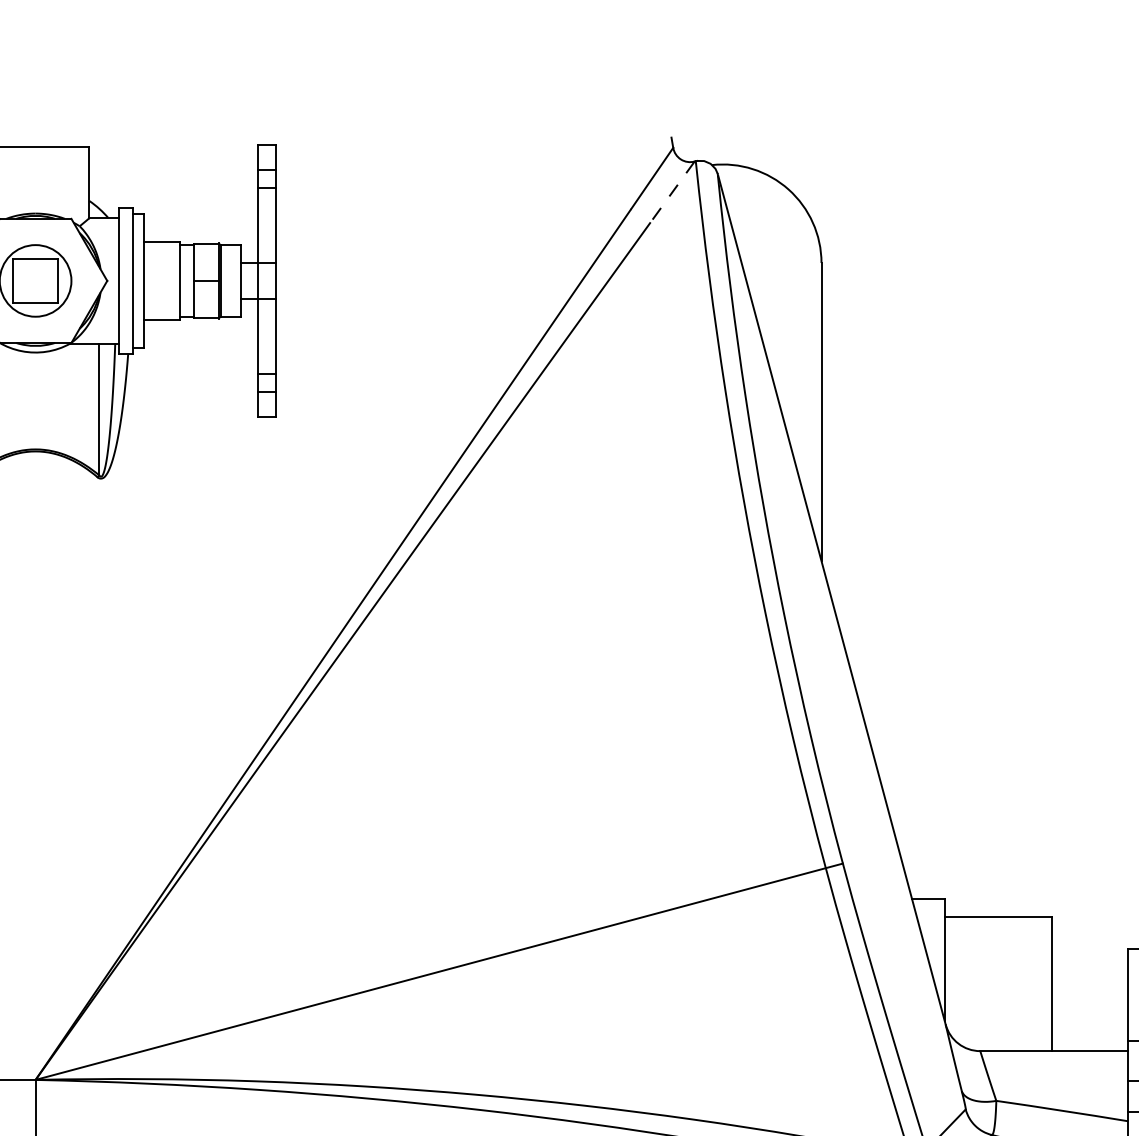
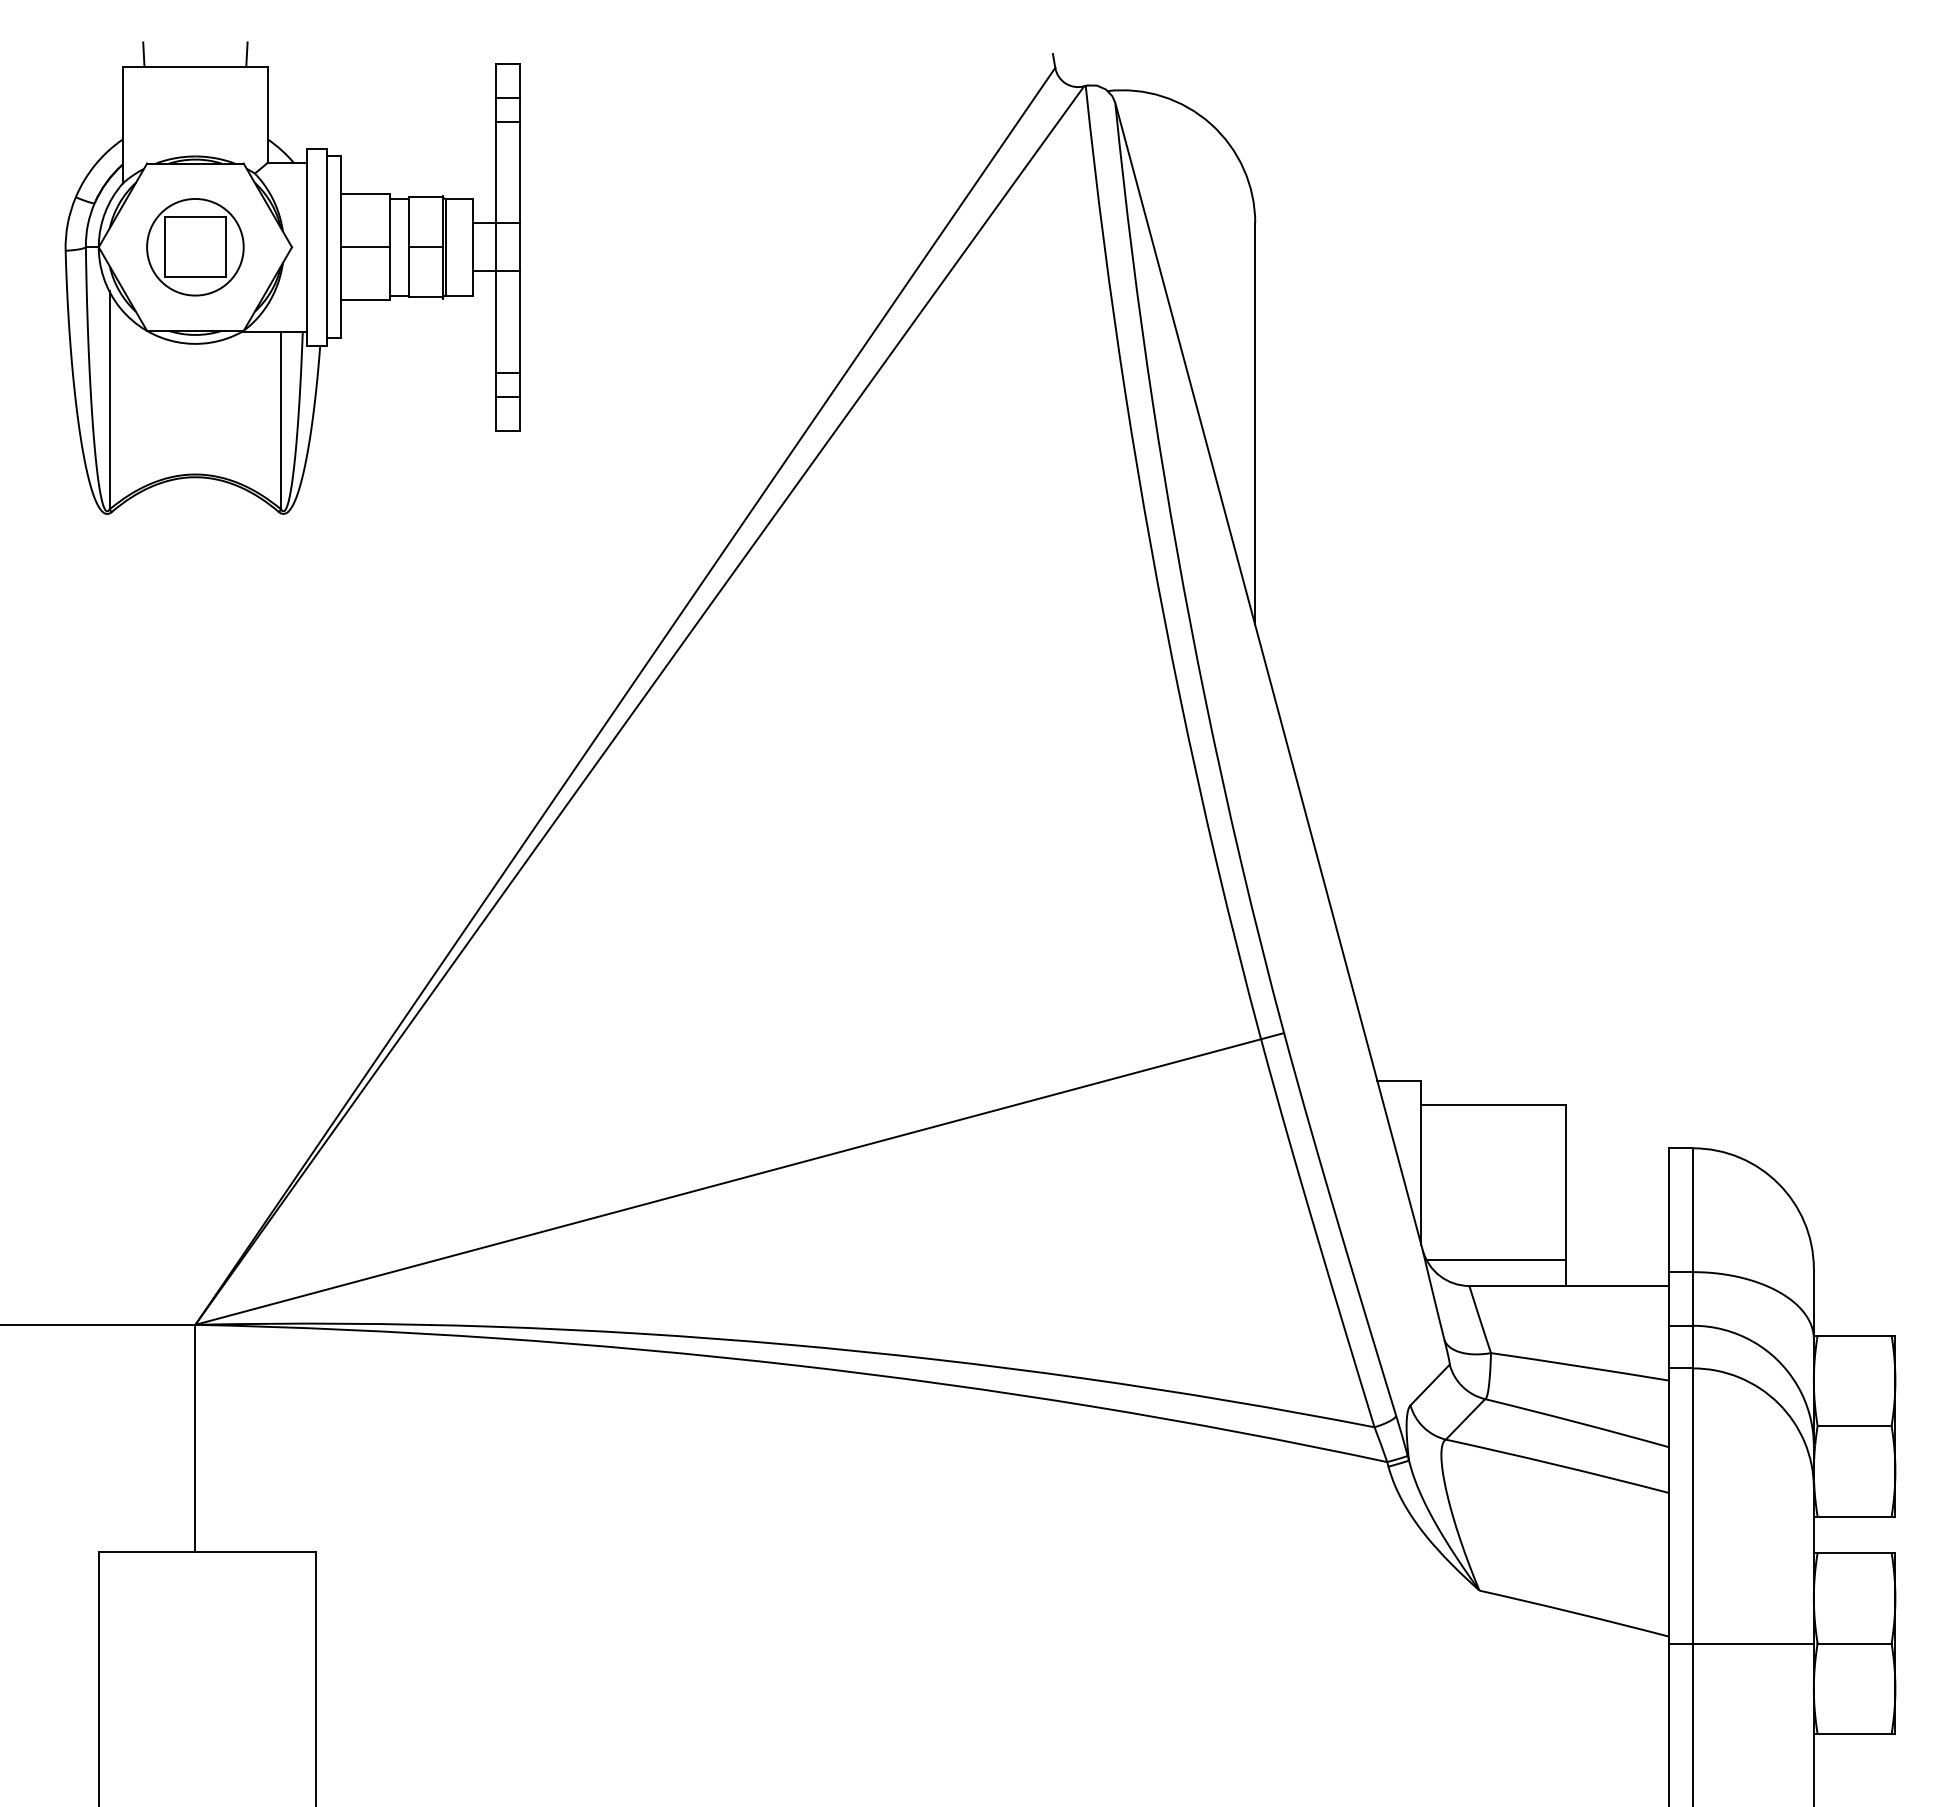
line: (73, 137) -> (246, 54), added
line: (672, 192) -> (1054, 127), dashed -> solid
line: (161, 281) -> (365, 247), added
line: (1000, 1032) -> (1496, 1260), added

